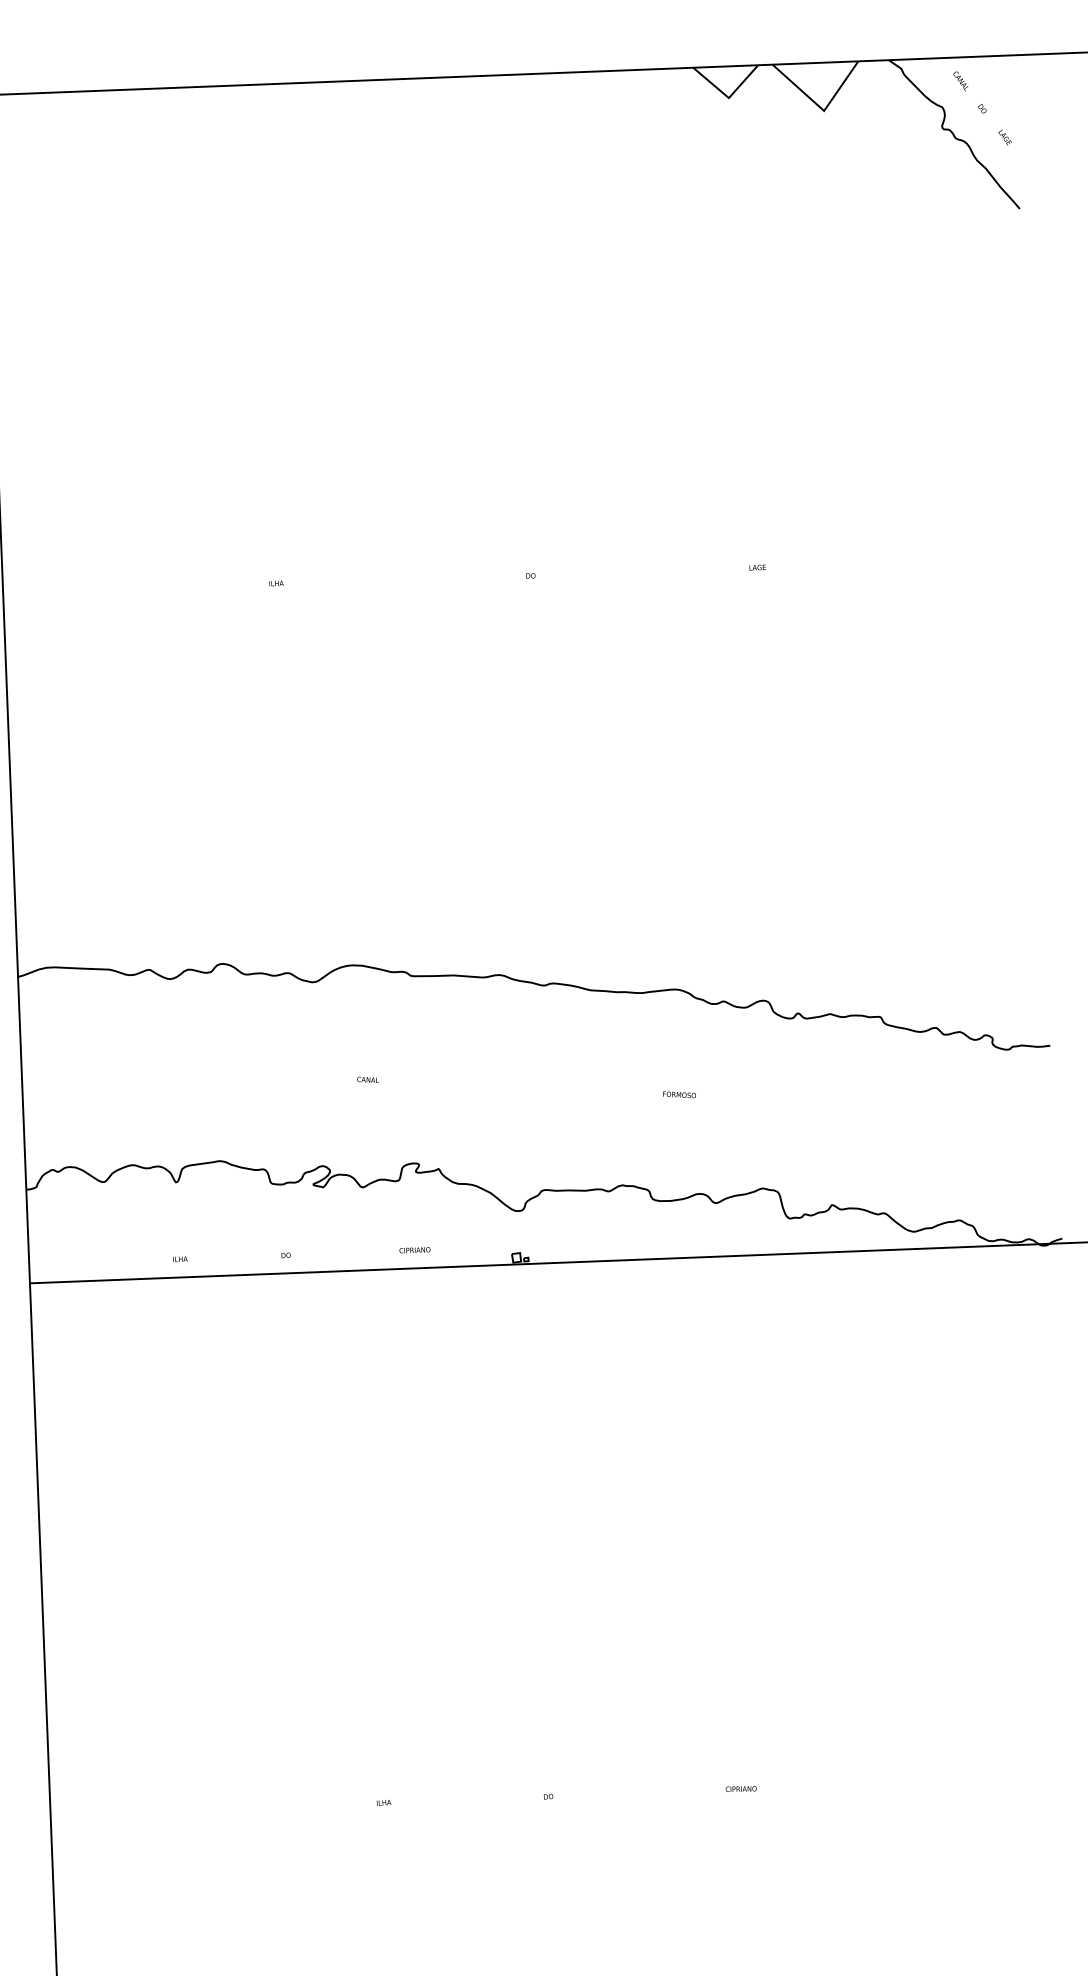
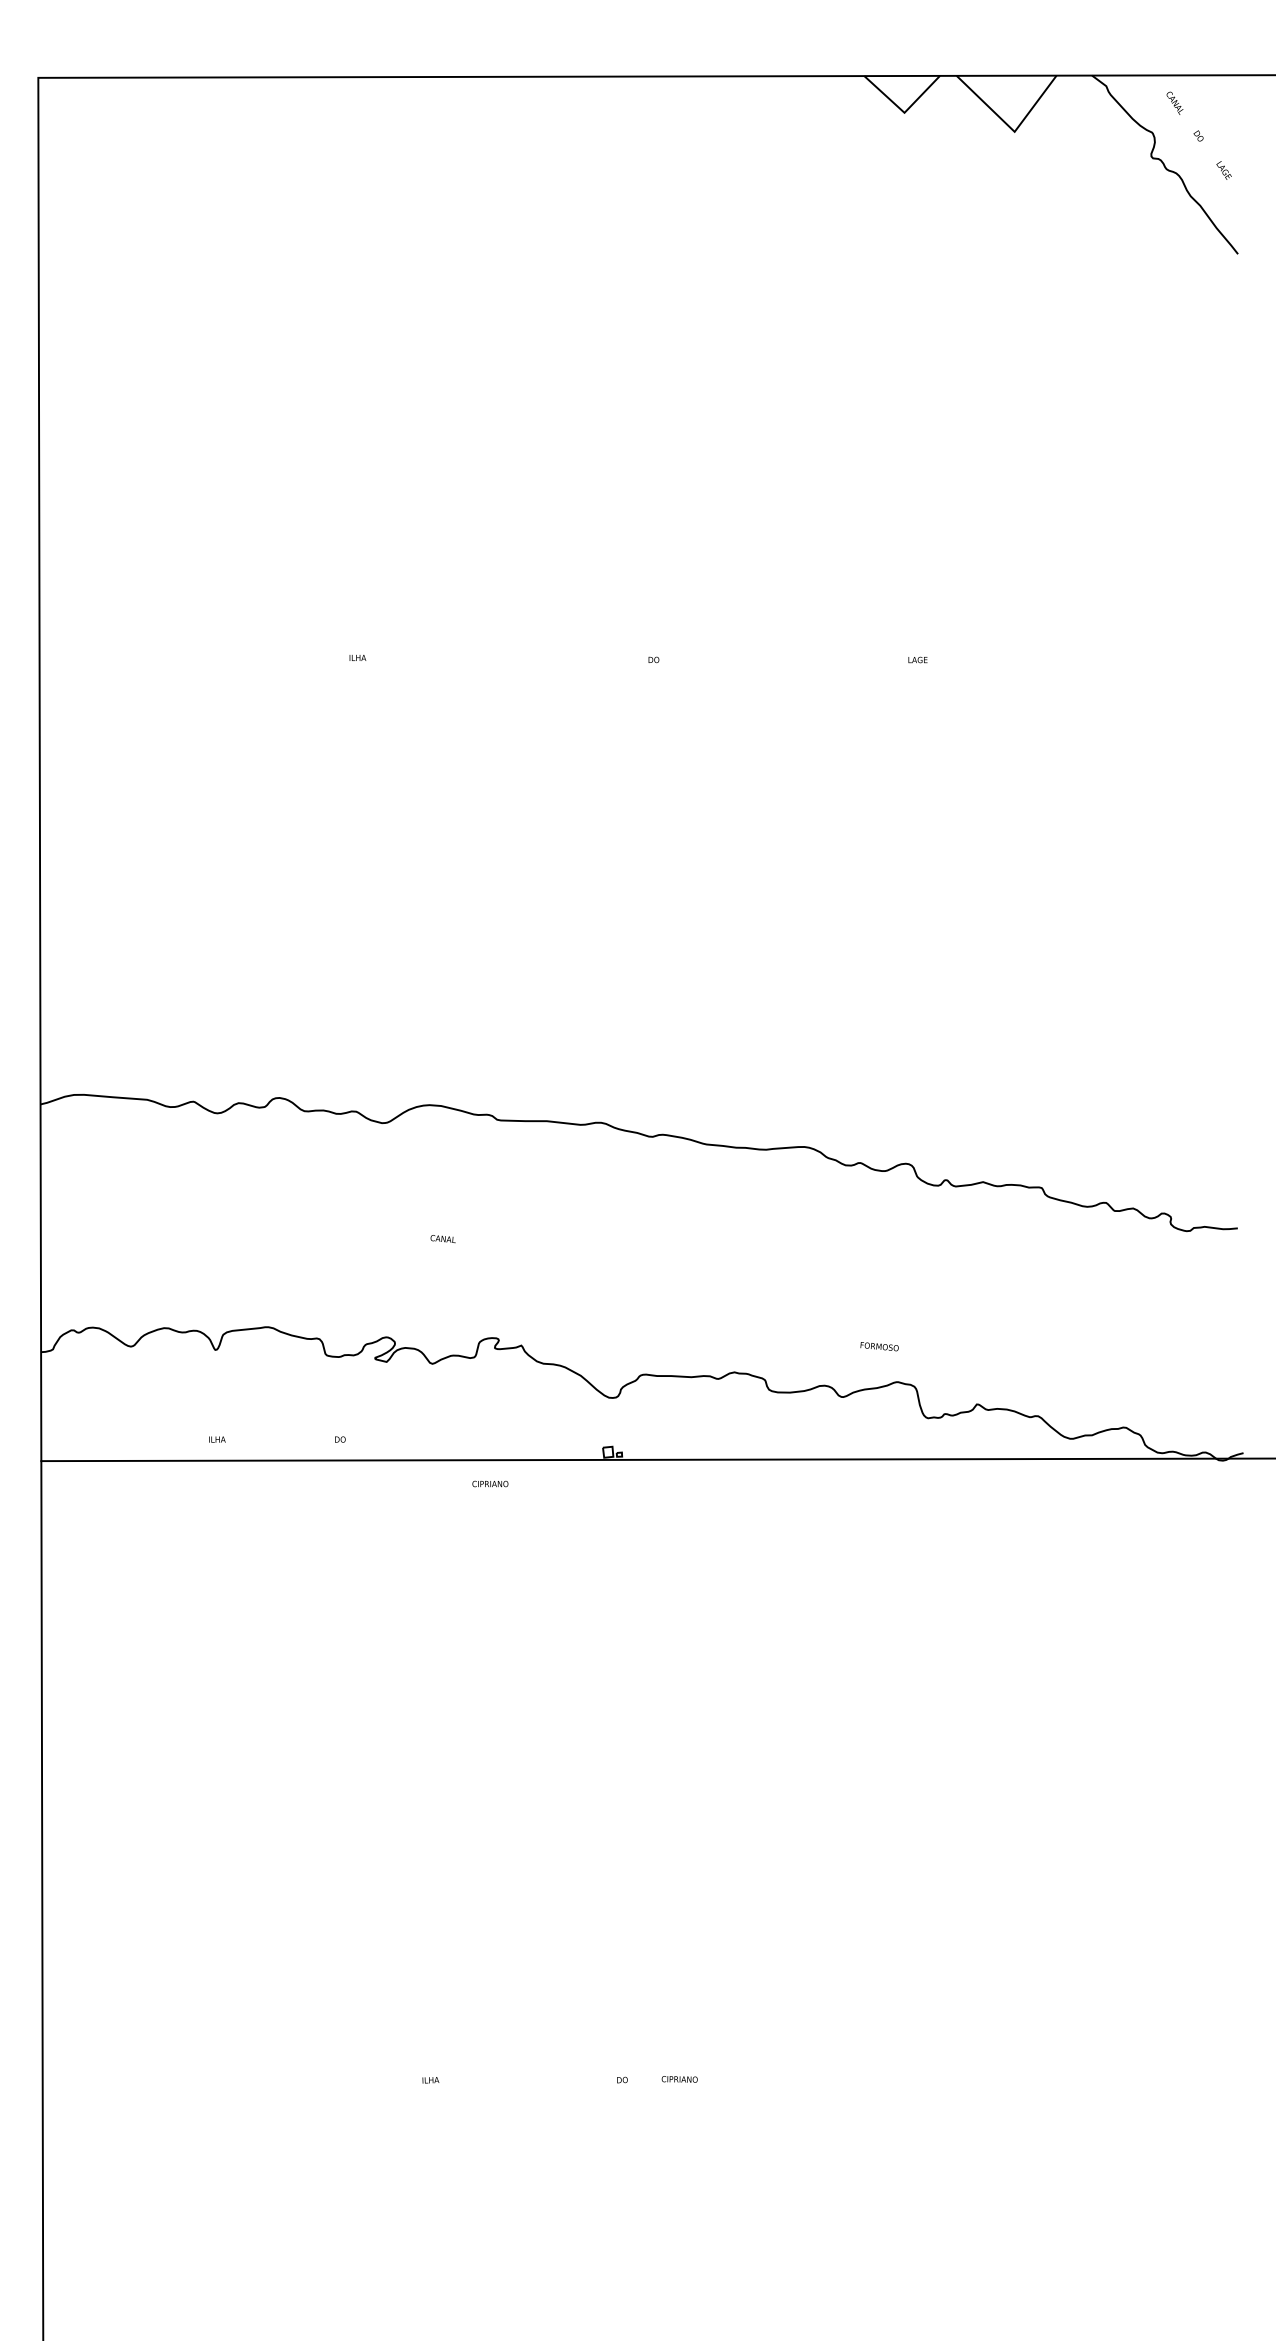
text: (679, 1094) -> (879, 1346), moved
text: (415, 1249) -> (490, 1483), moved
text: (741, 1789) -> (679, 2079), moved

